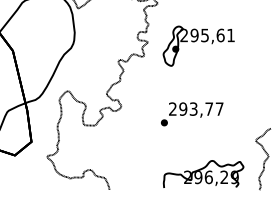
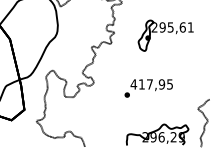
part: (198, 45) -> (165, 35), moved
text: (195, 109) -> (151, 84), 293,77 -> 417,95

